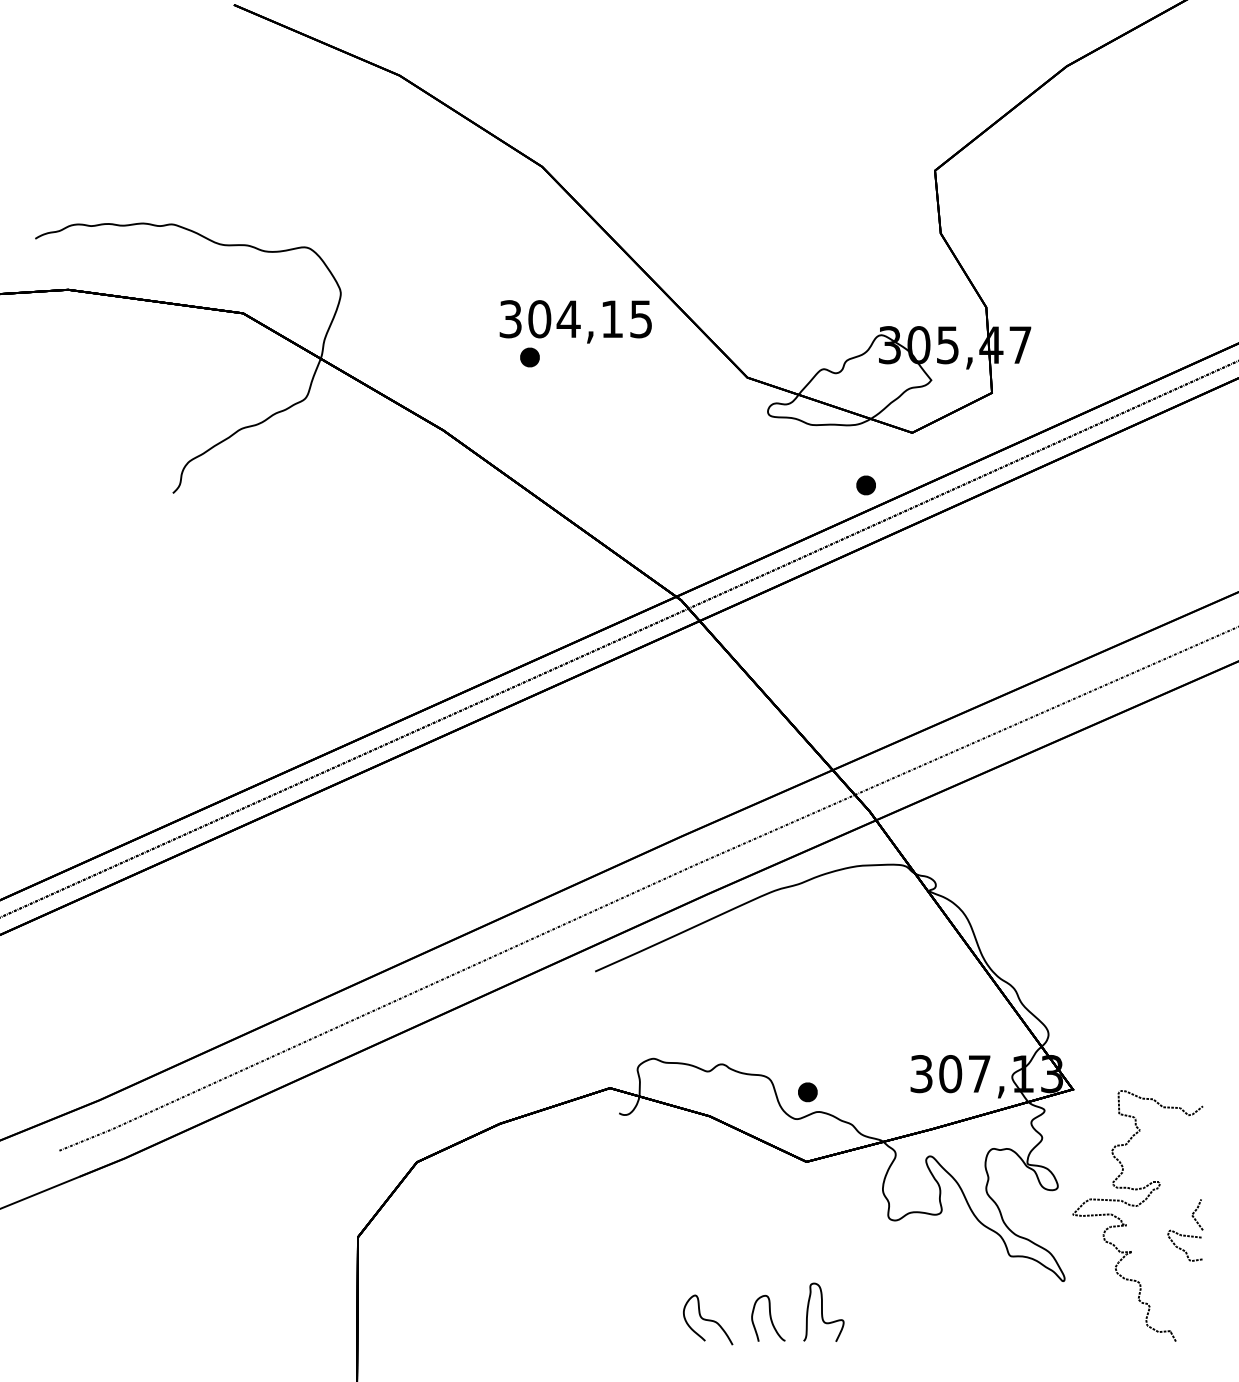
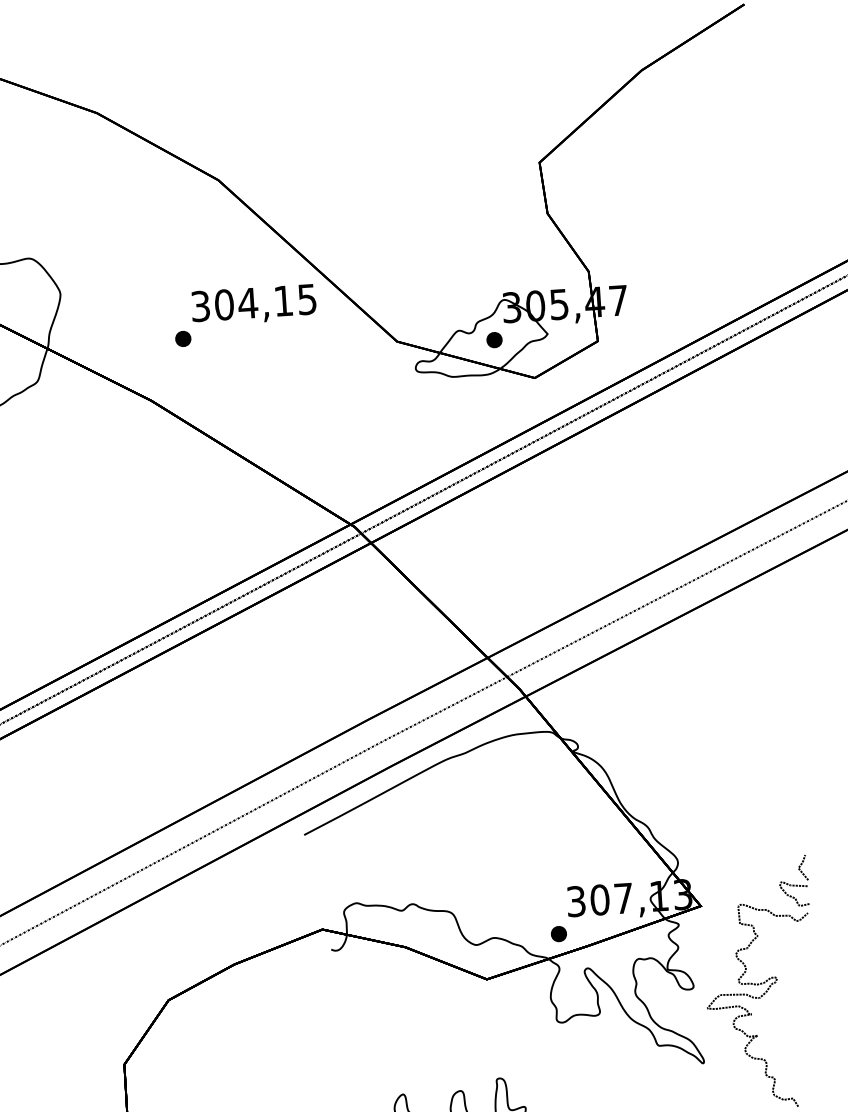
part: (529, 357) -> (182, 338), moved
part: (865, 485) -> (494, 340), moved
part: (807, 1092) -> (558, 934), moved
part: (1185, 1230) -> (794, 881), moved

